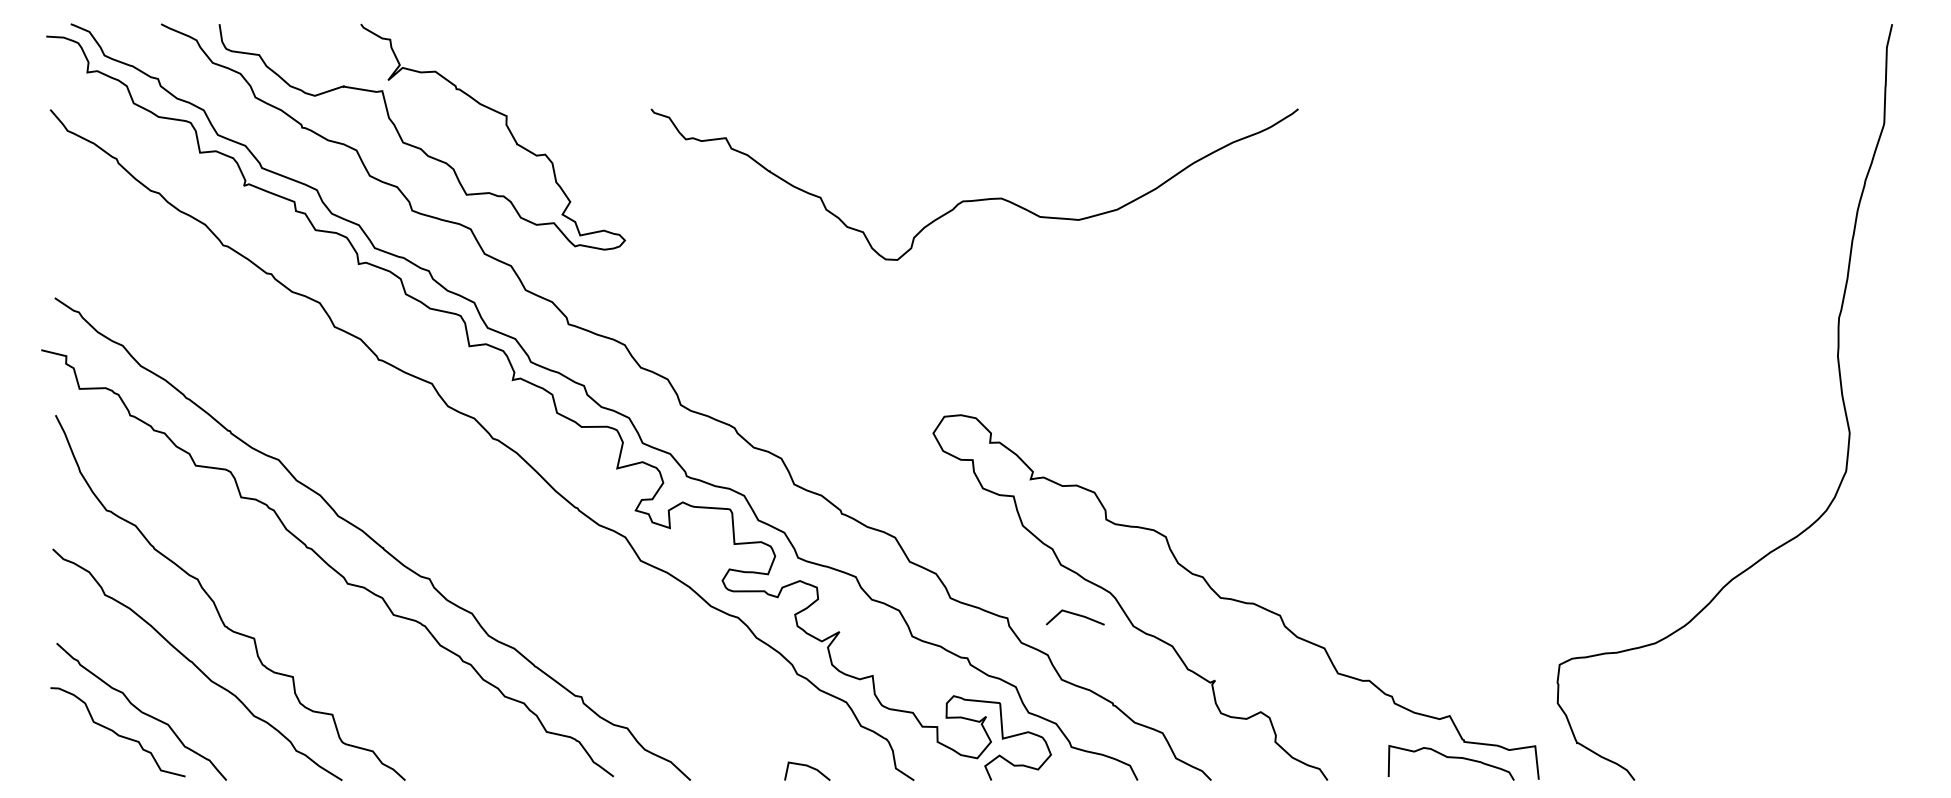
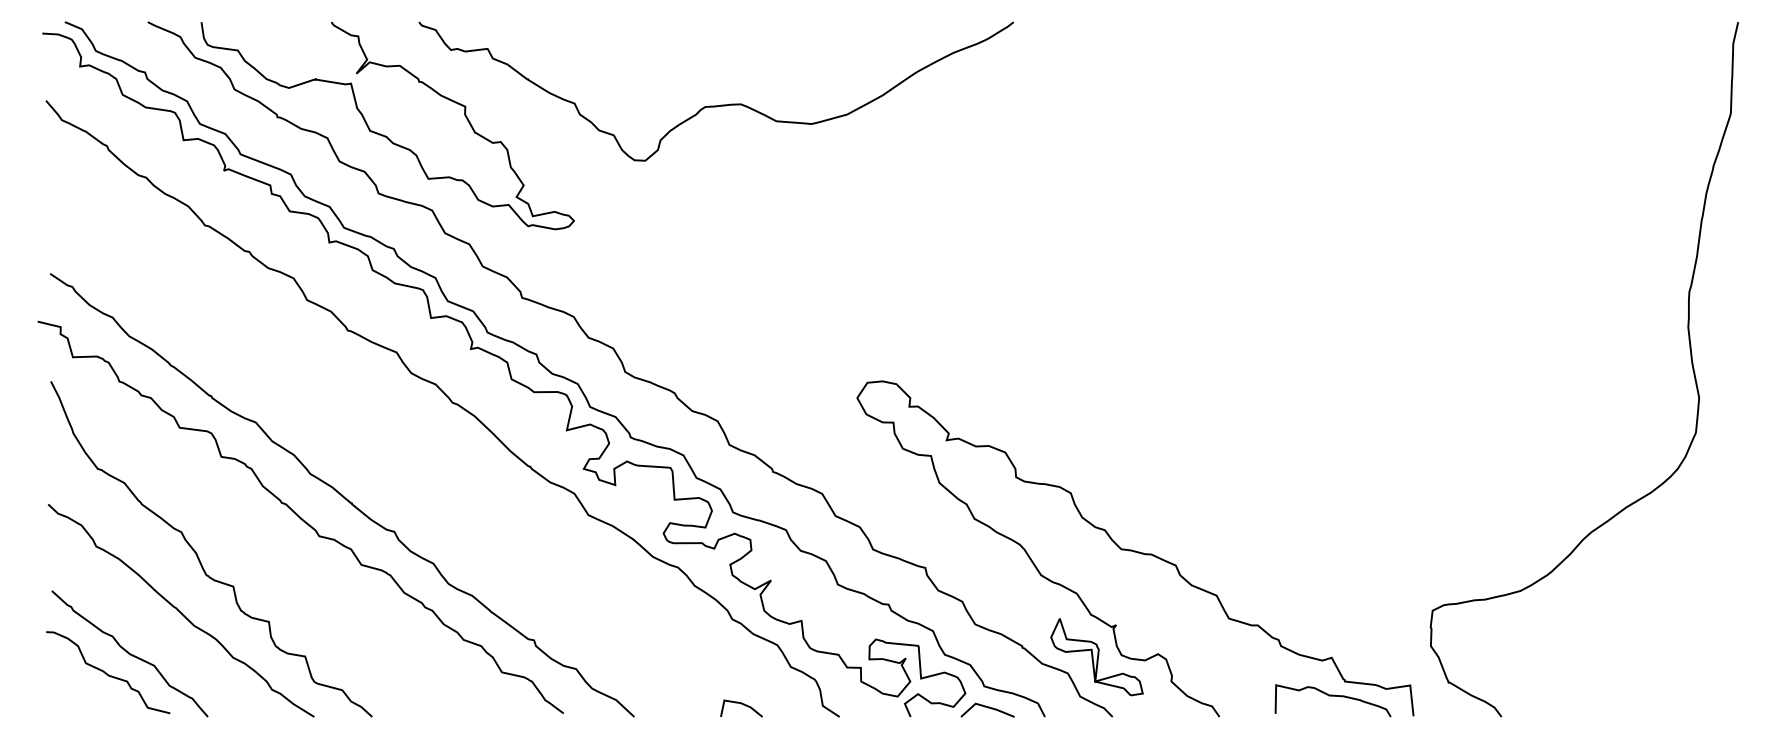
curve: (973, 199) -> (715, 105), moved
line: (1076, 615) -> (988, 708), moved
part: (1193, 715) -> (1096, 657), added

